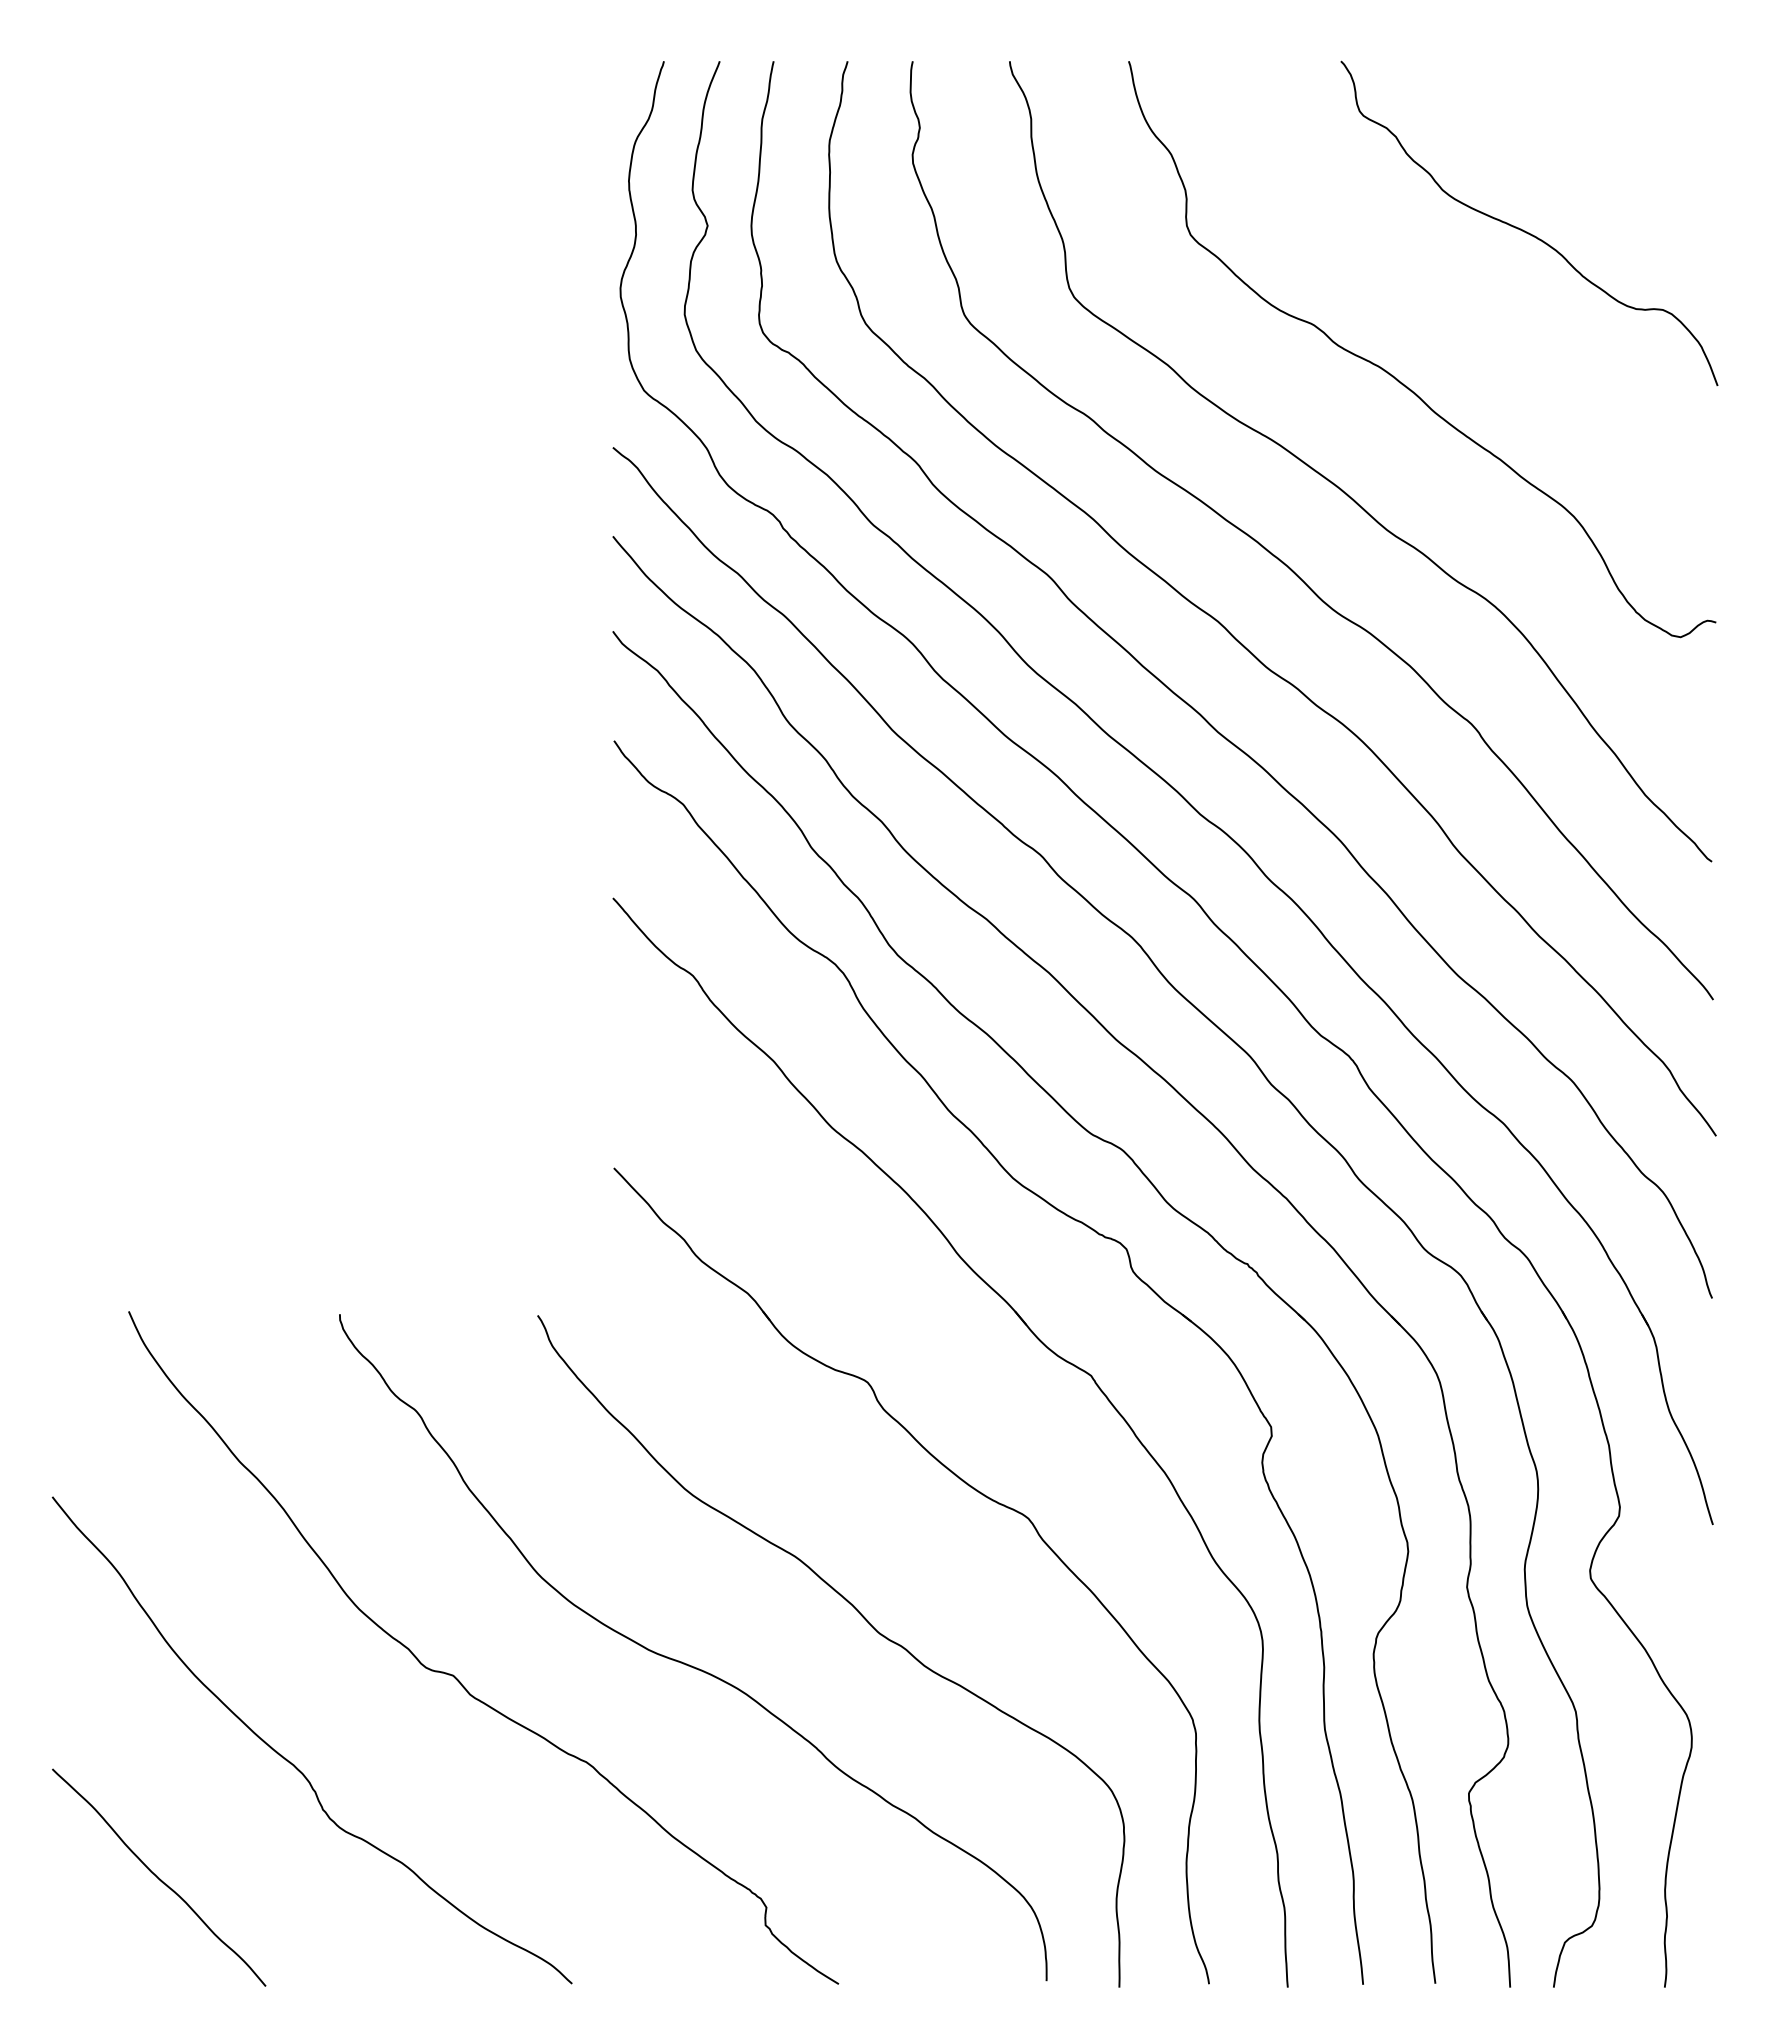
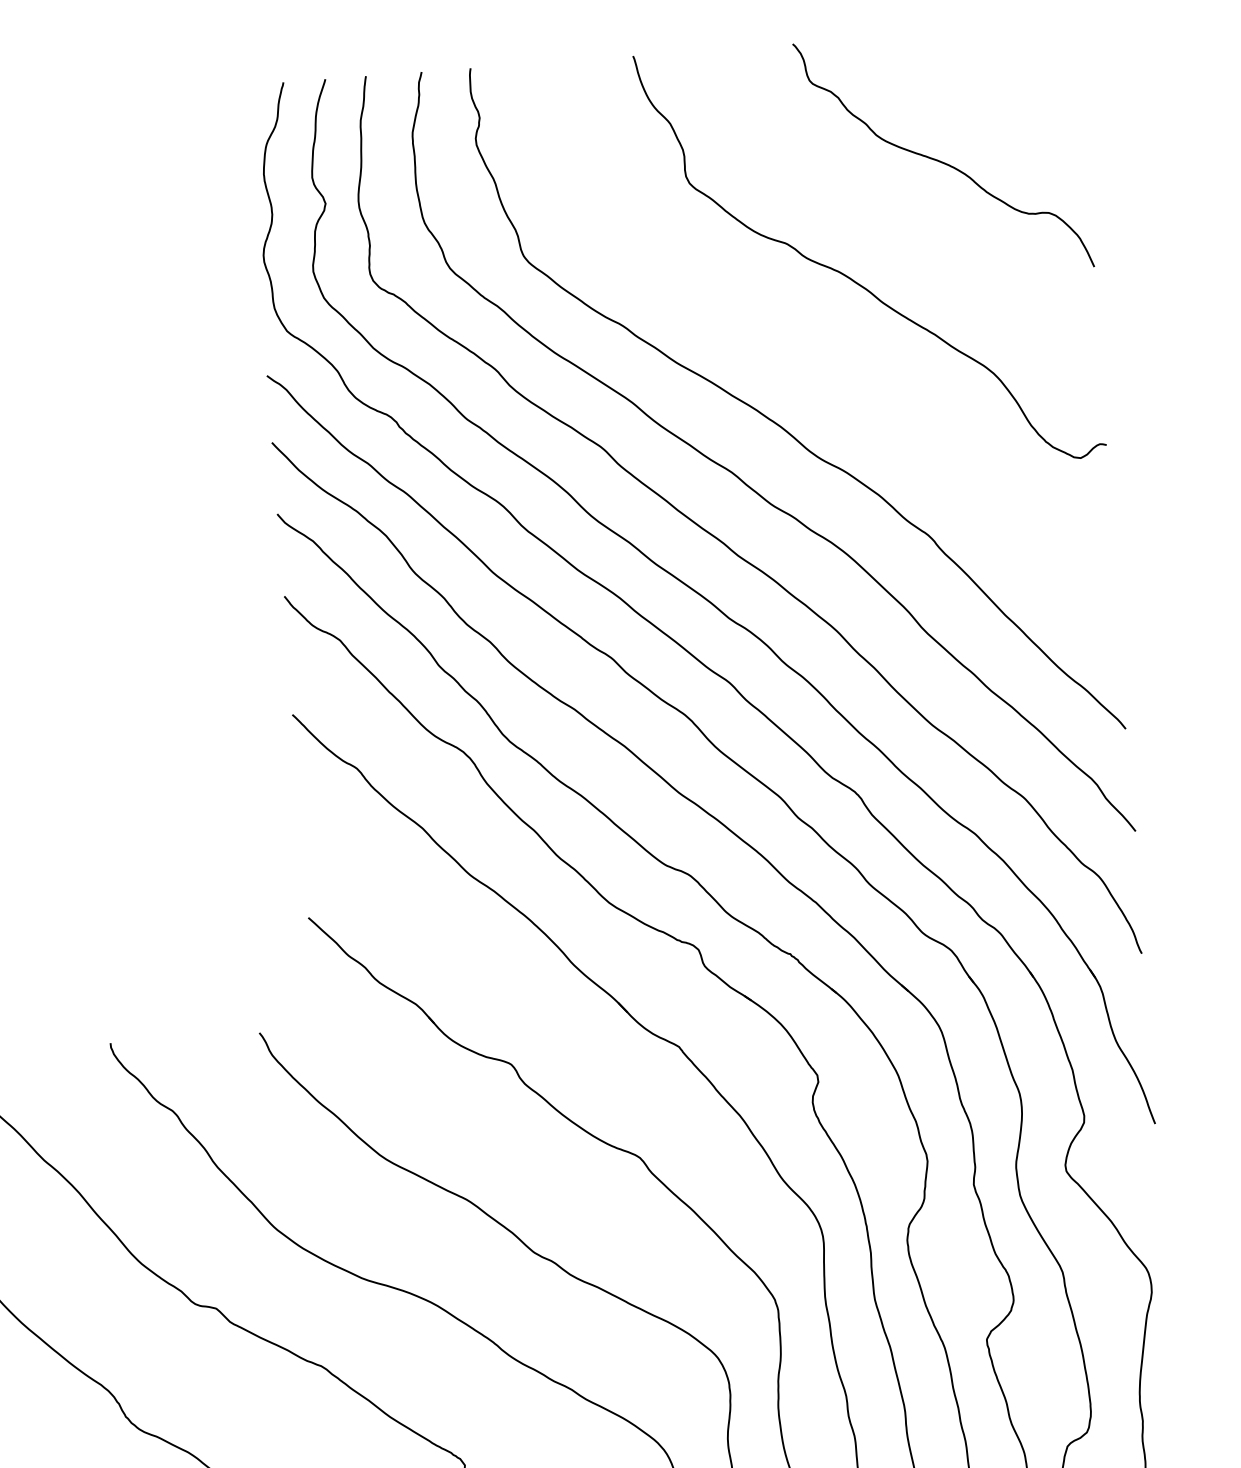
curve: (1341, 488) -> (817, 365), removed

